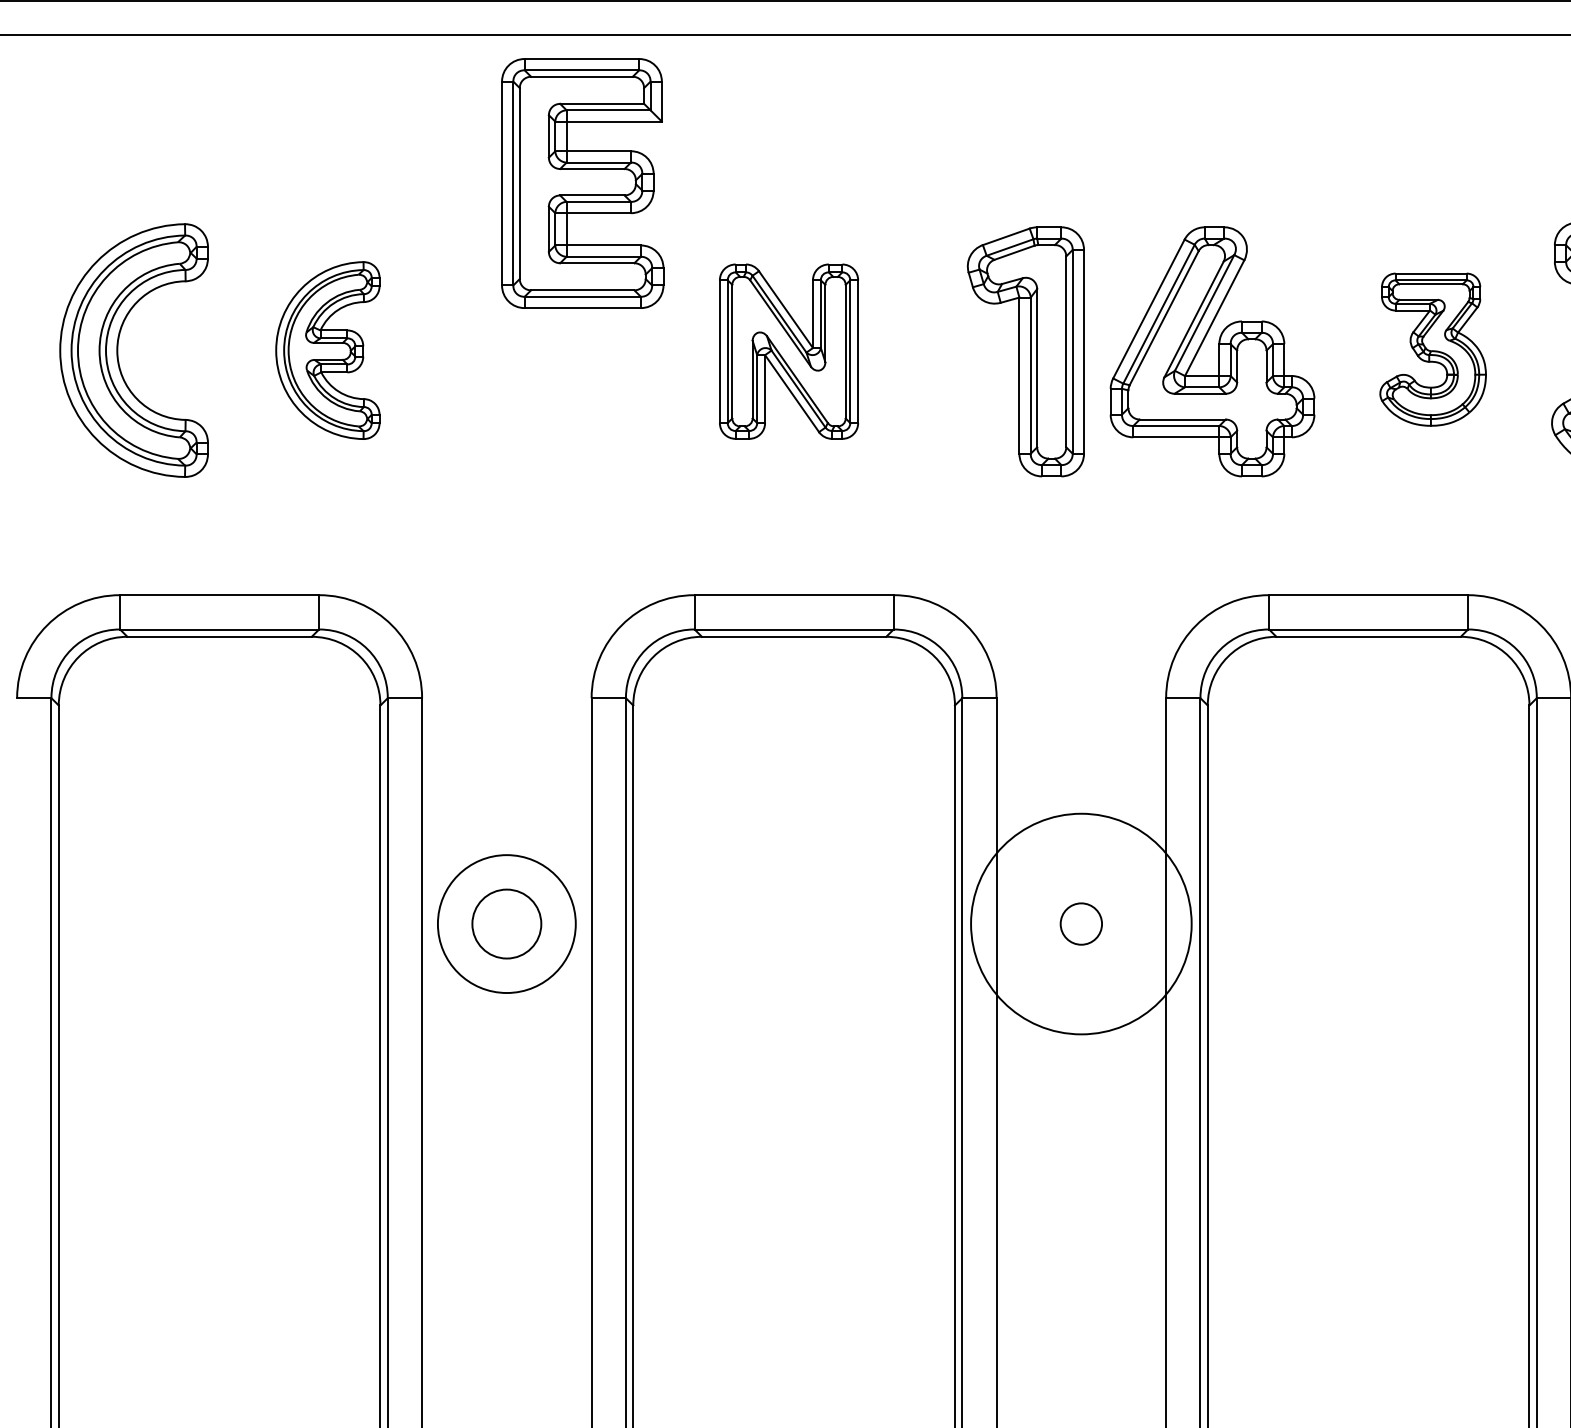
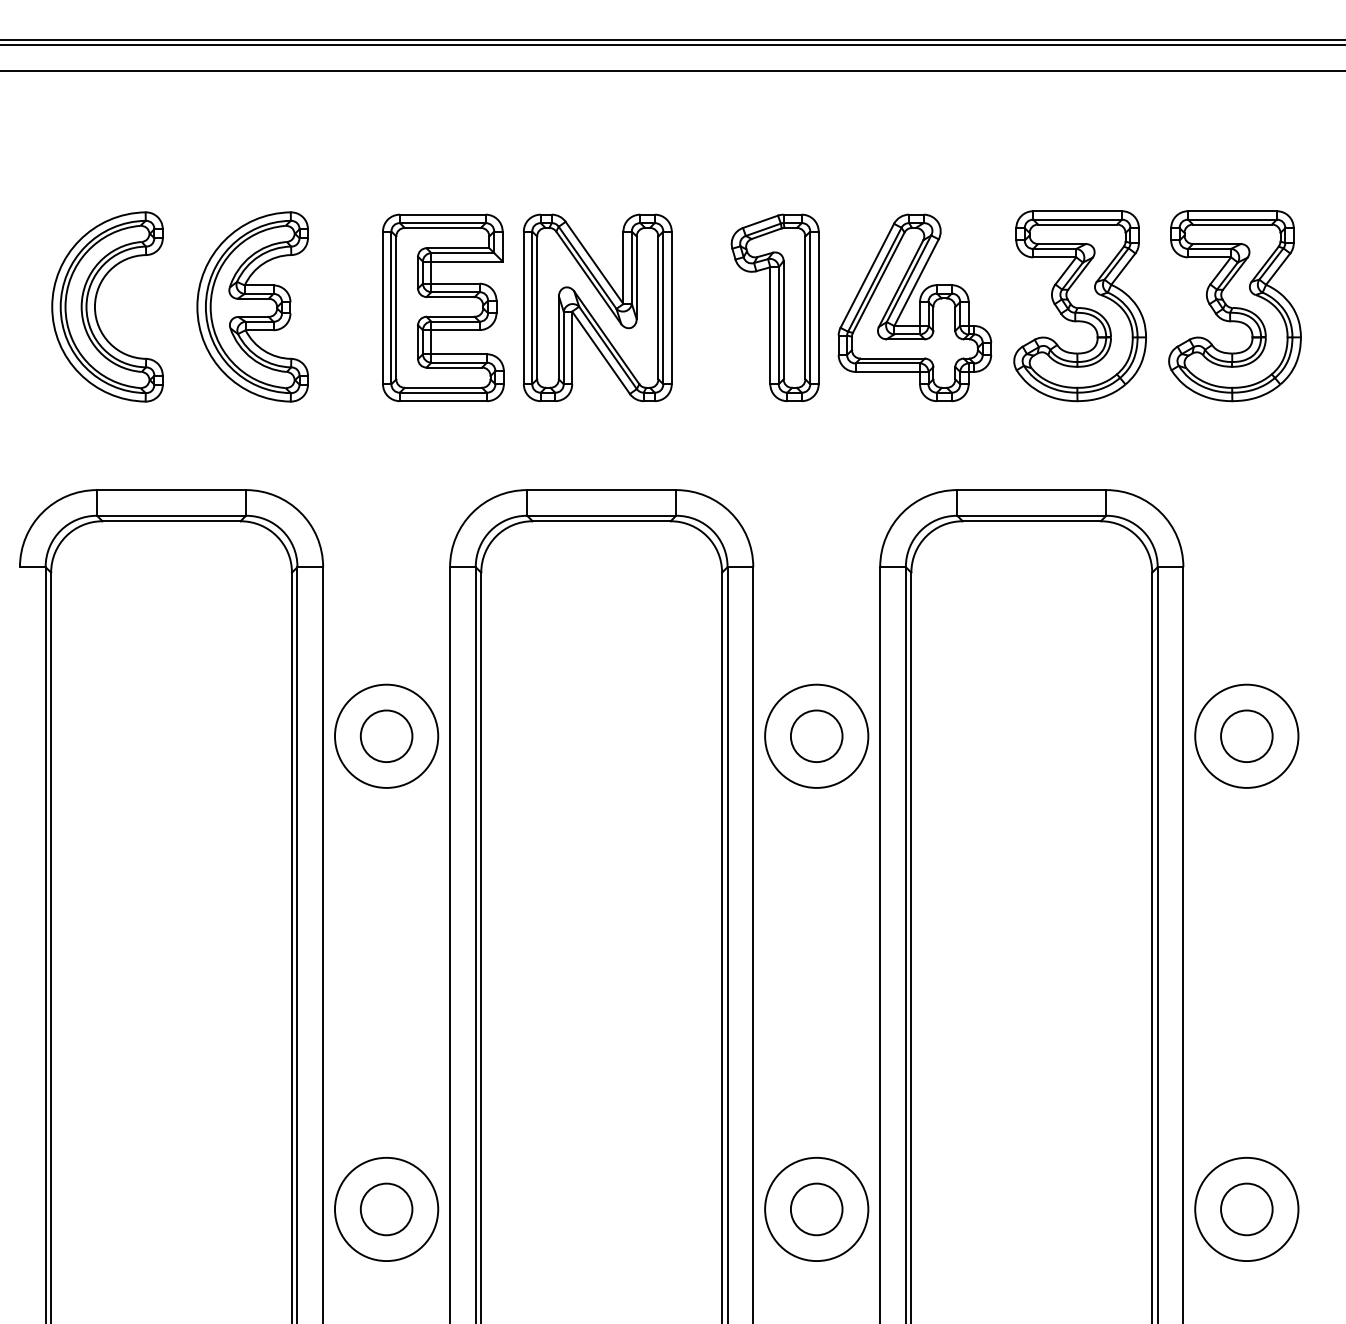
part: (582, 182) -> (443, 307), moved
part: (327, 349) -> (252, 306), size x1.43
part: (1432, 349) -> (1079, 306), size x1.67
part: (788, 351) -> (597, 307), size x1.43
circle: (1081, 922) -> (816, 735), size x0.62
circle: (1081, 924) -> (816, 736), size x1.67

